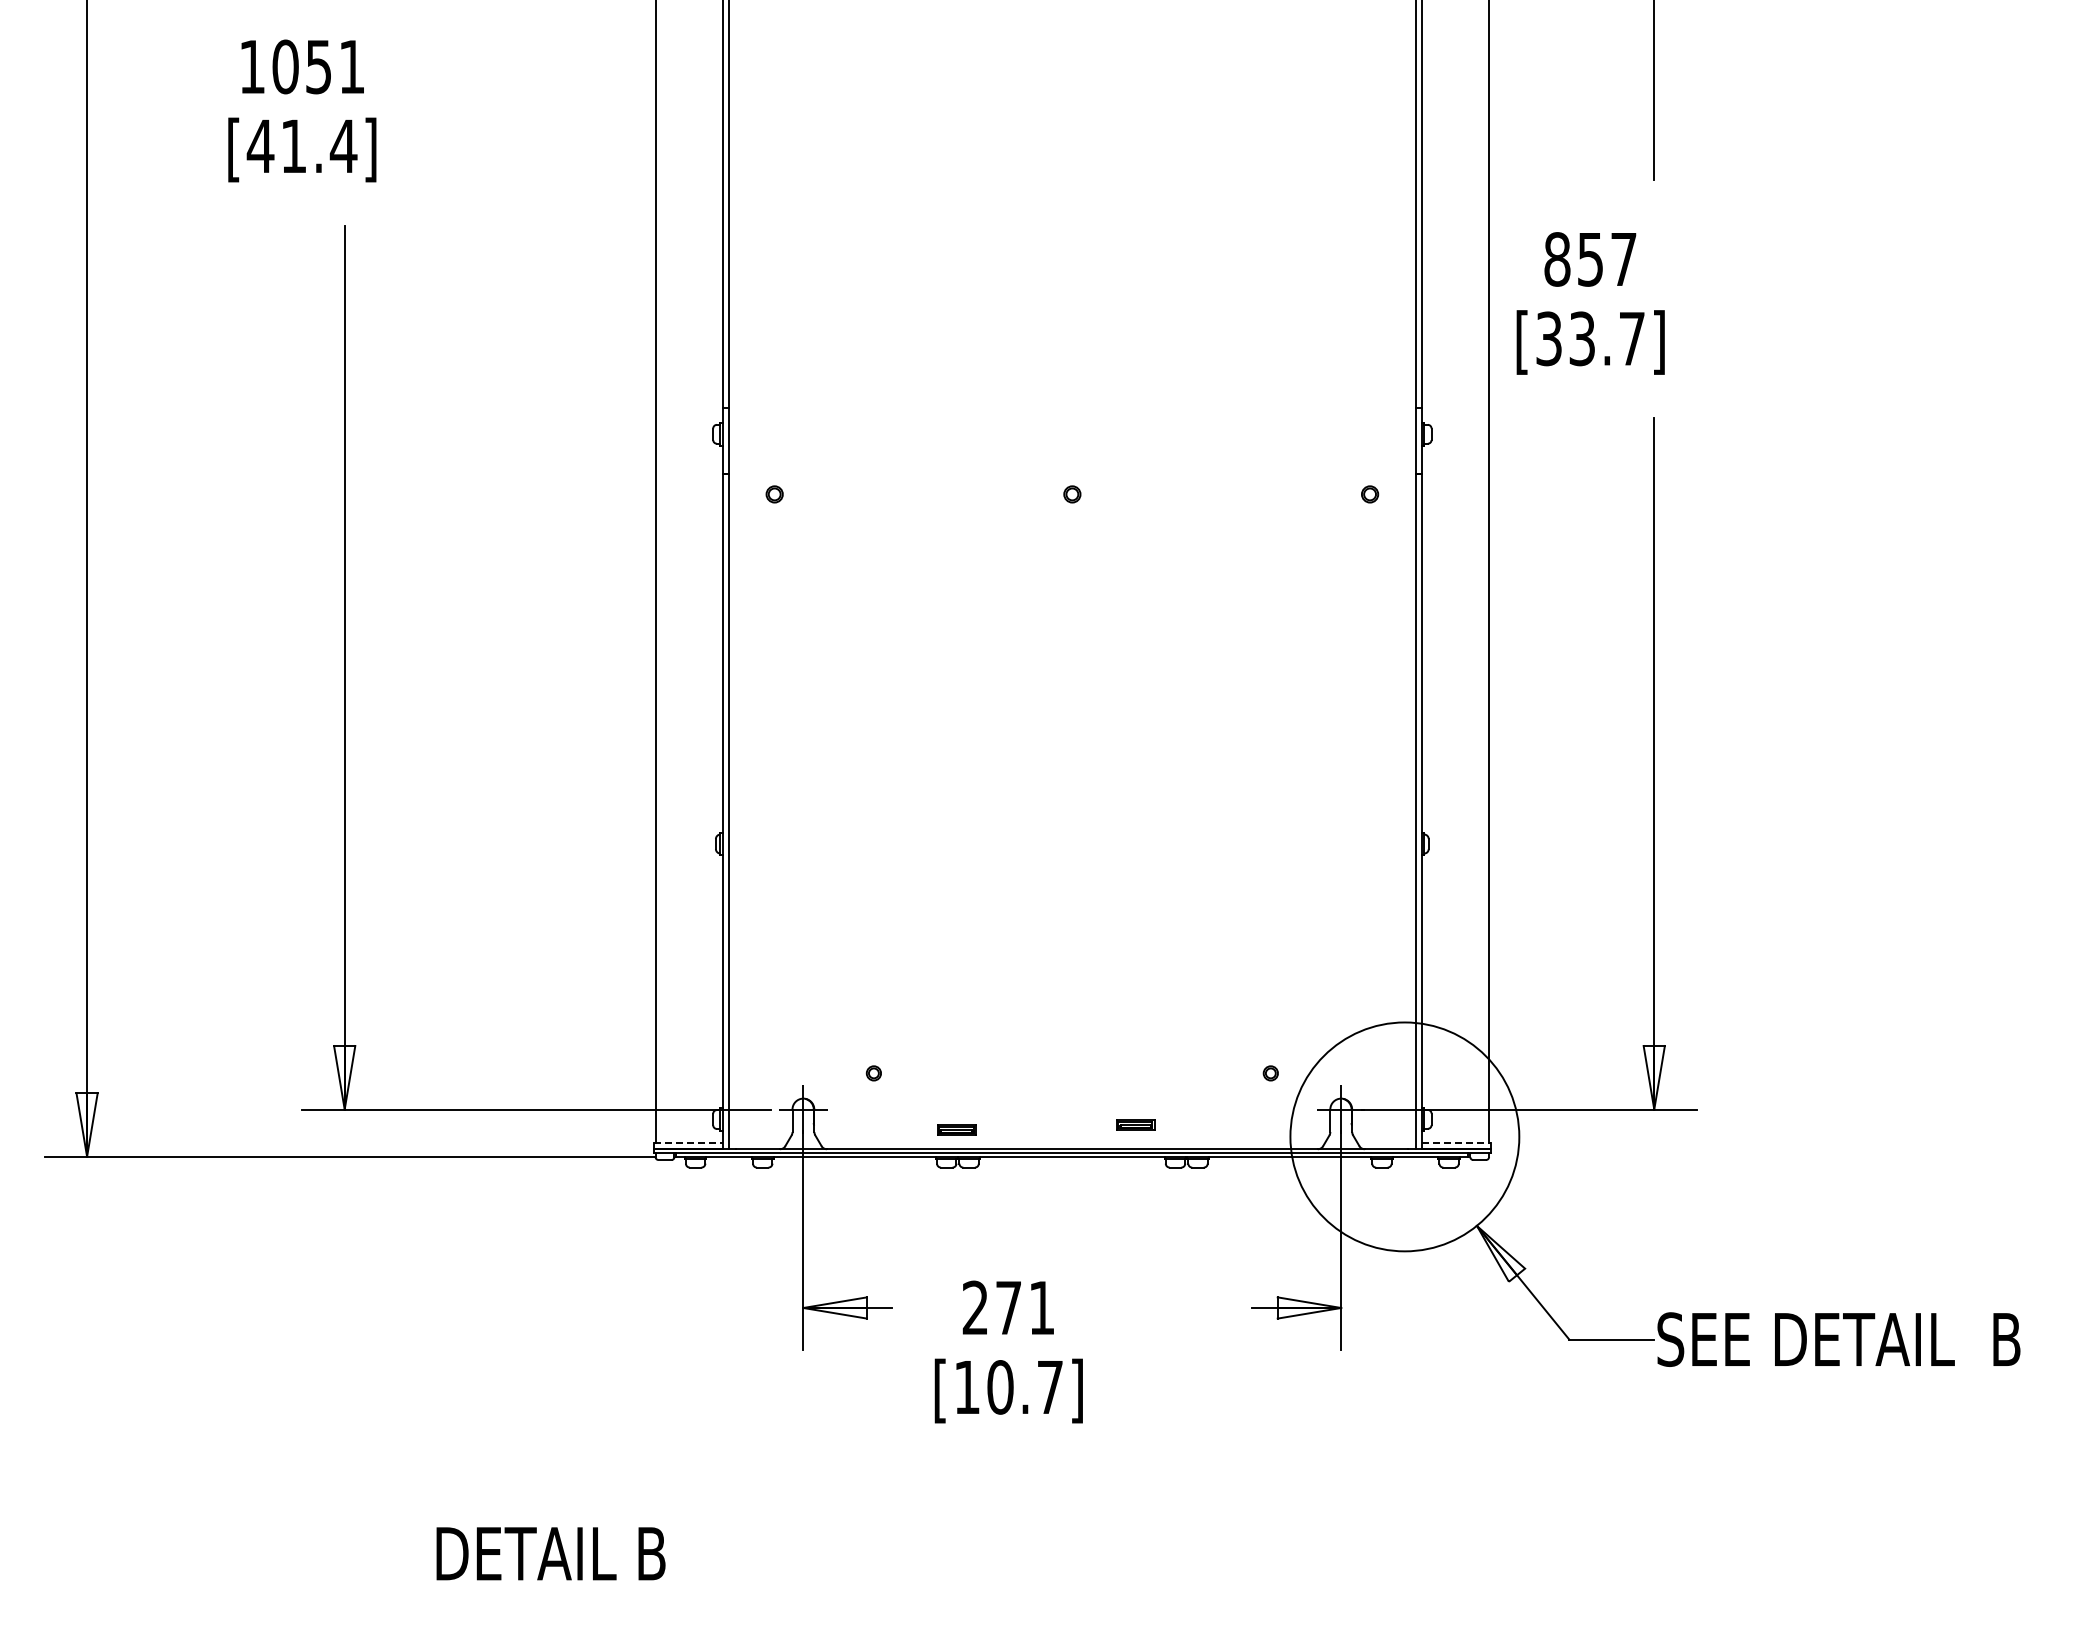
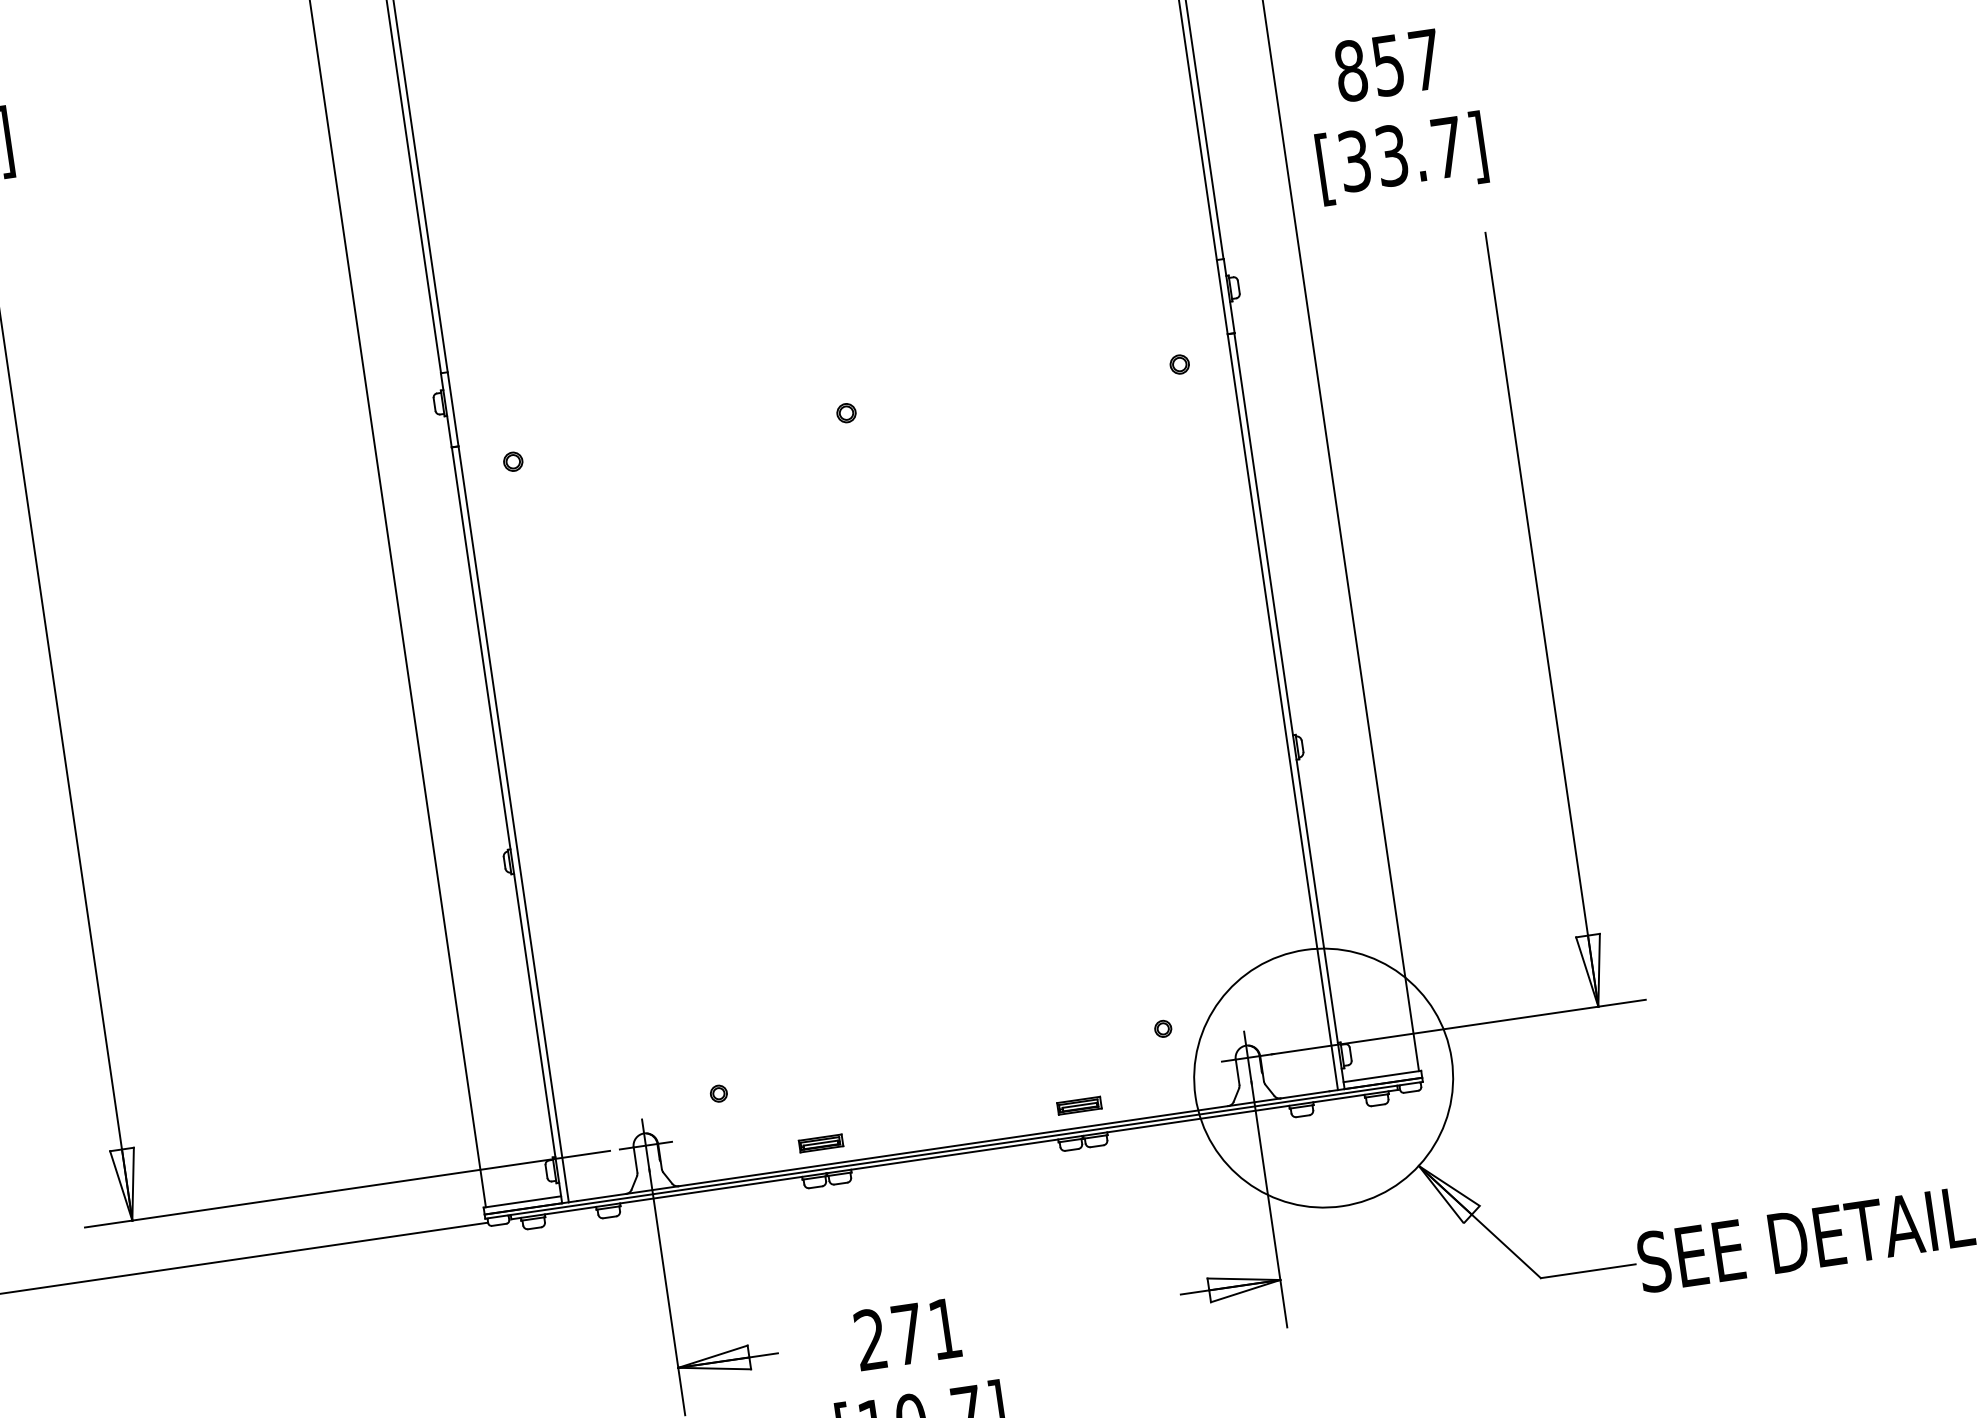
part: (1135, 1124) -> (1079, 1105), moved
line: (688, 1143) -> (522, 1202), dashed -> solid
line: (1456, 1143) -> (1382, 1077), dashed -> solid

